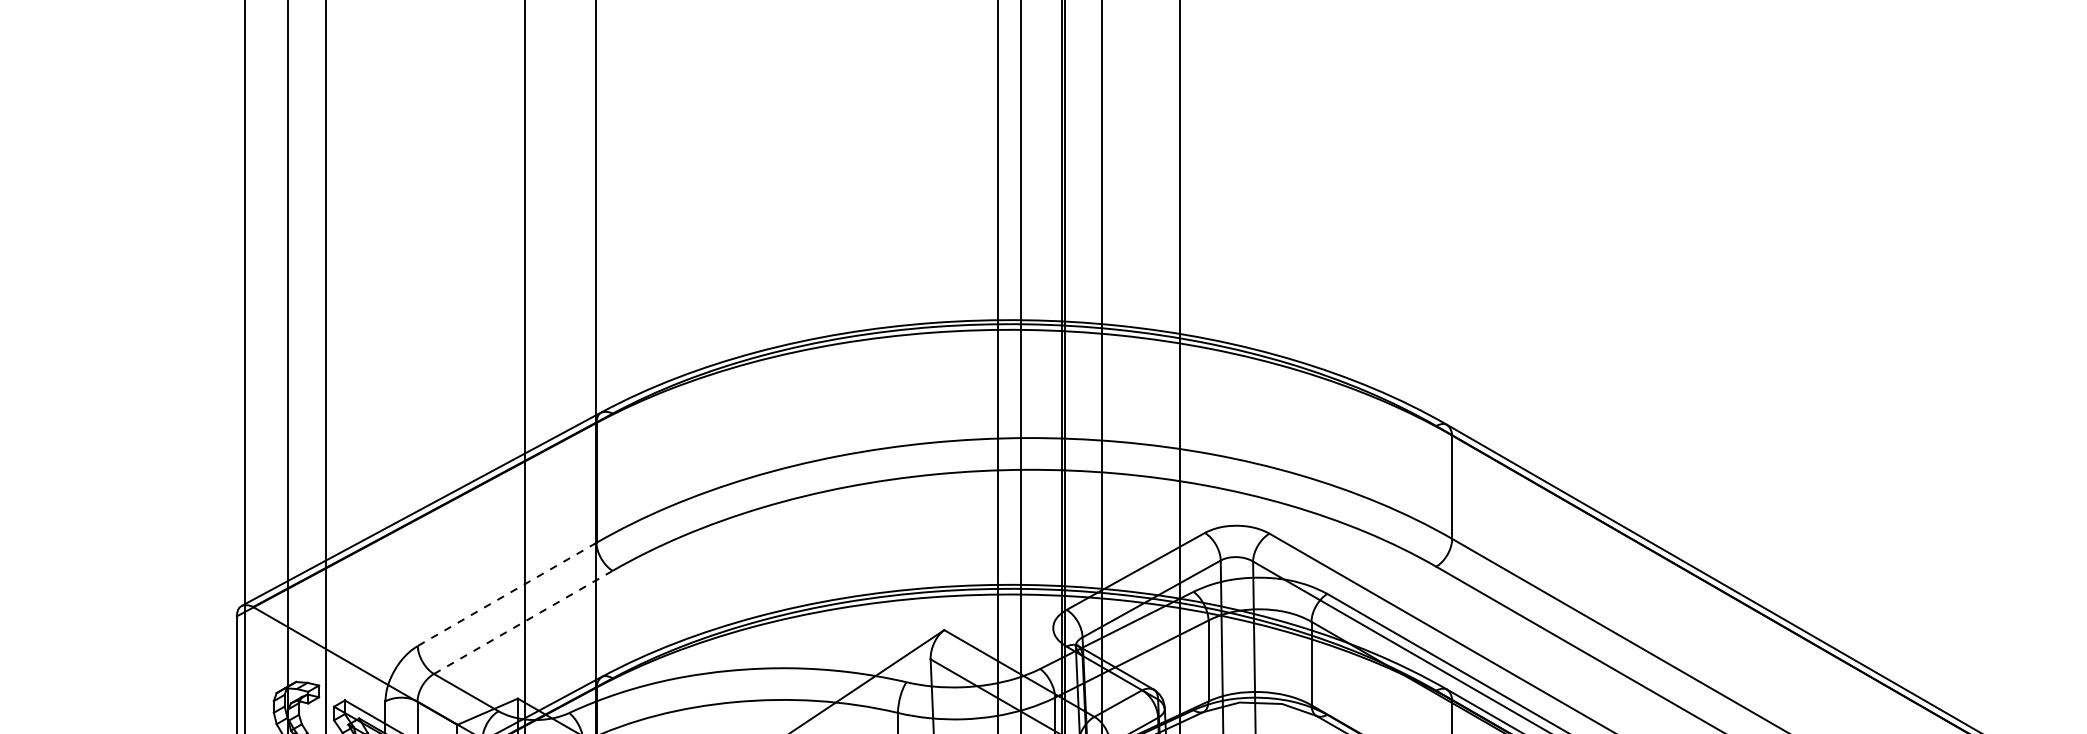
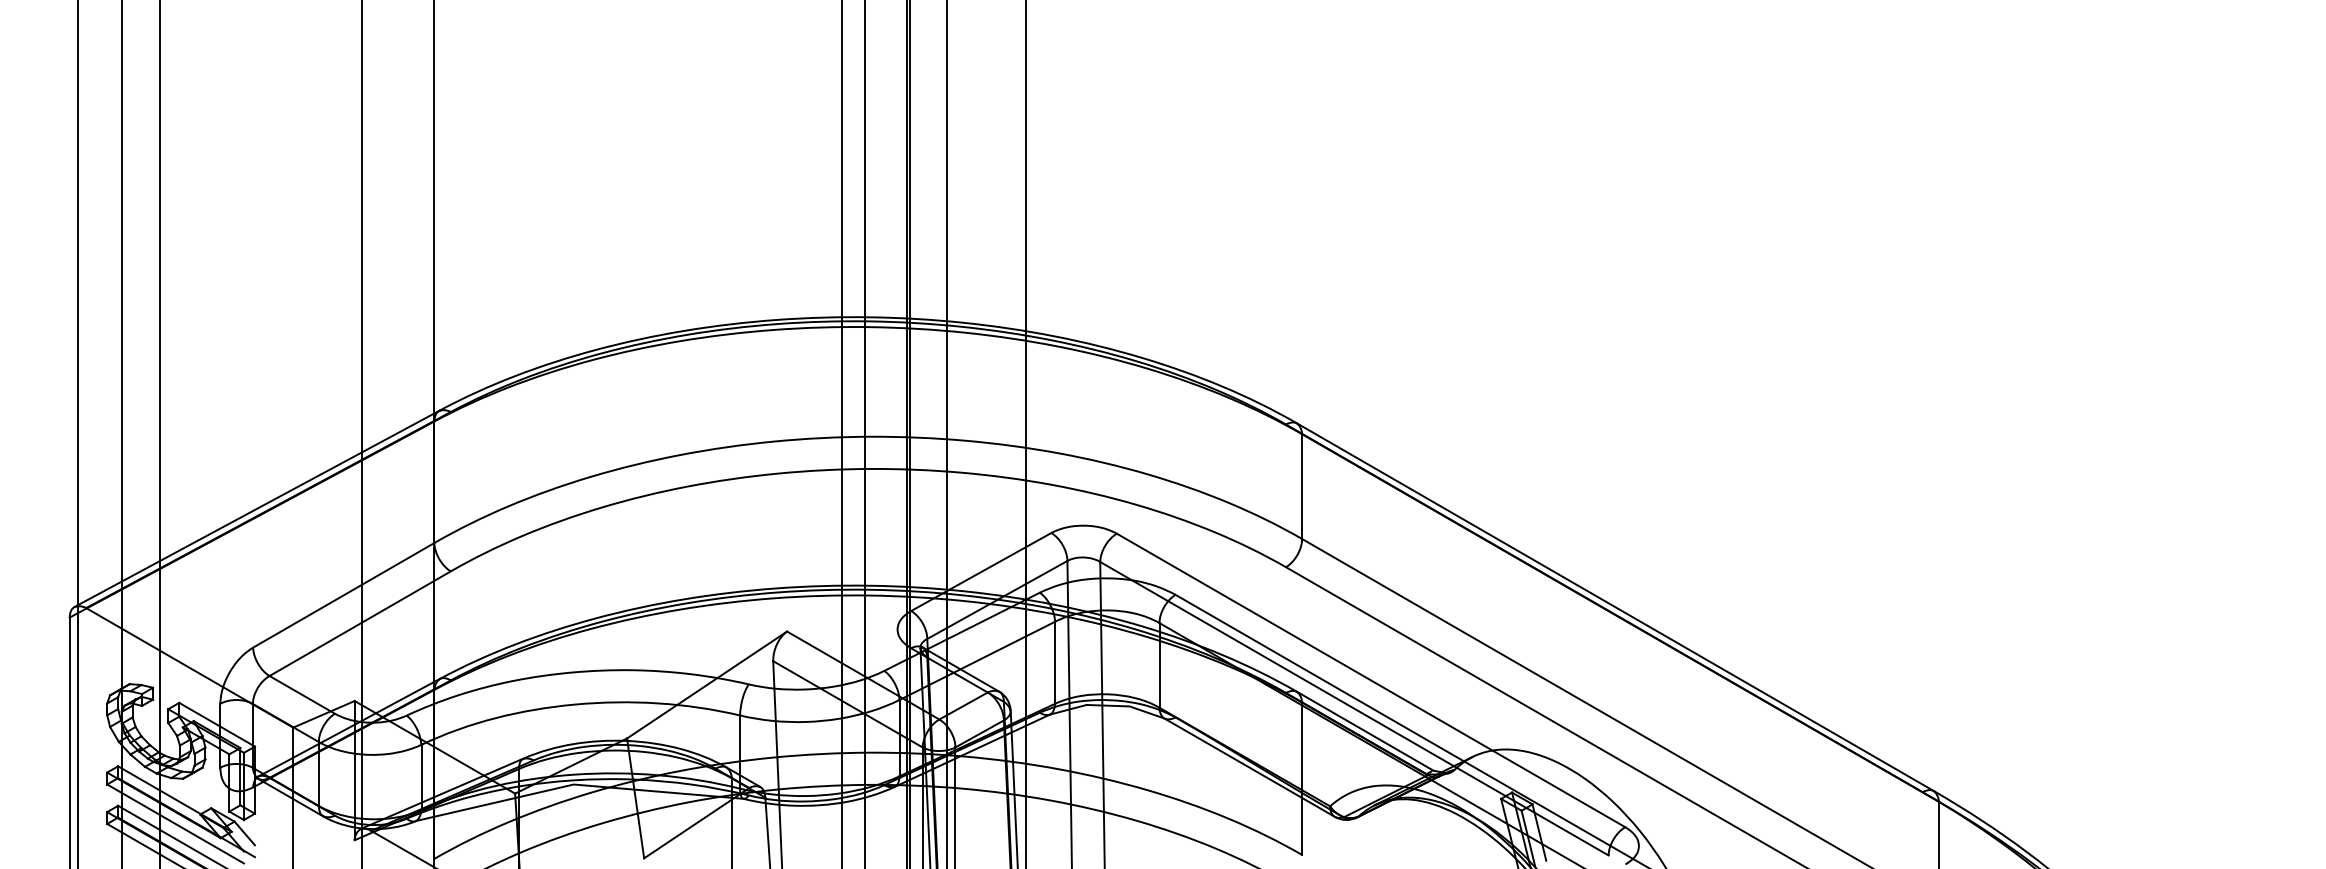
line: (506, 594) -> (343, 595), dashed -> solid
line: (523, 622) -> (360, 623), dashed -> solid

